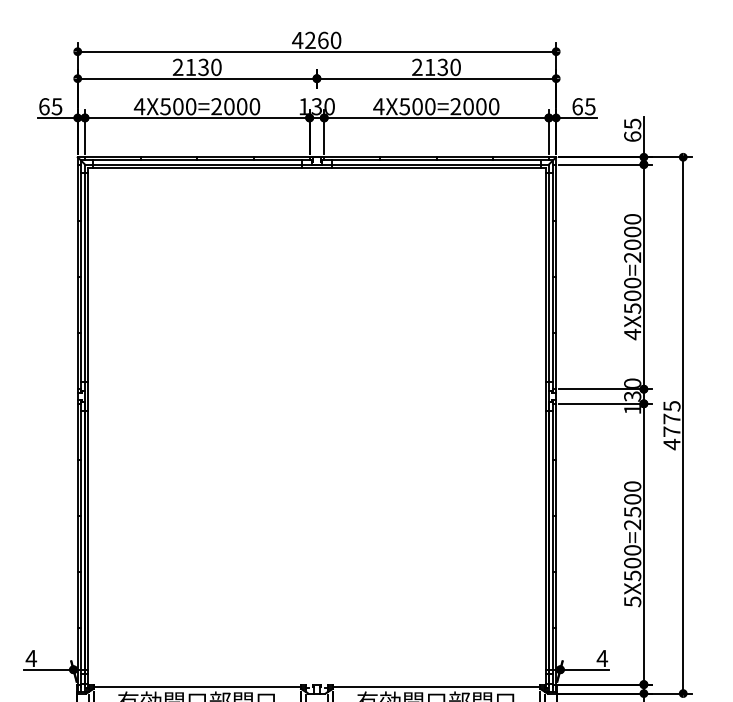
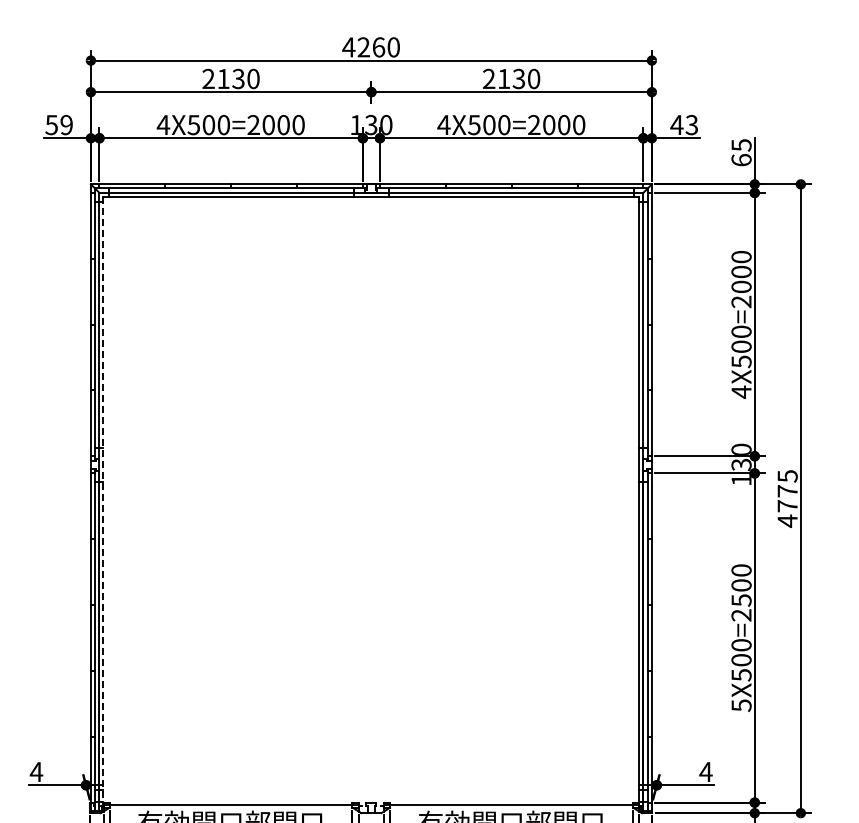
text: (583, 106) -> (683, 124), 65 -> 43
text: (50, 107) -> (58, 125), 65 -> 59
line: (88, 427) -> (103, 501), solid -> dashed

